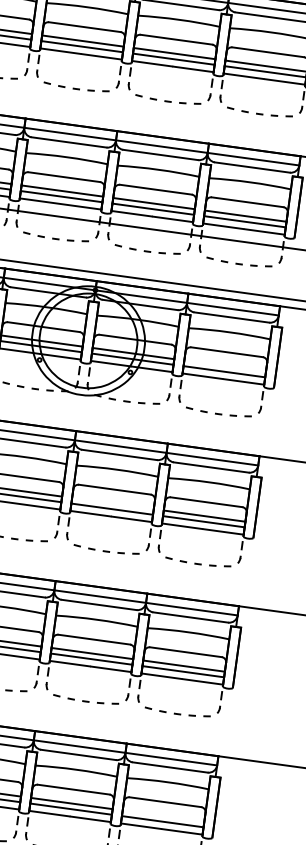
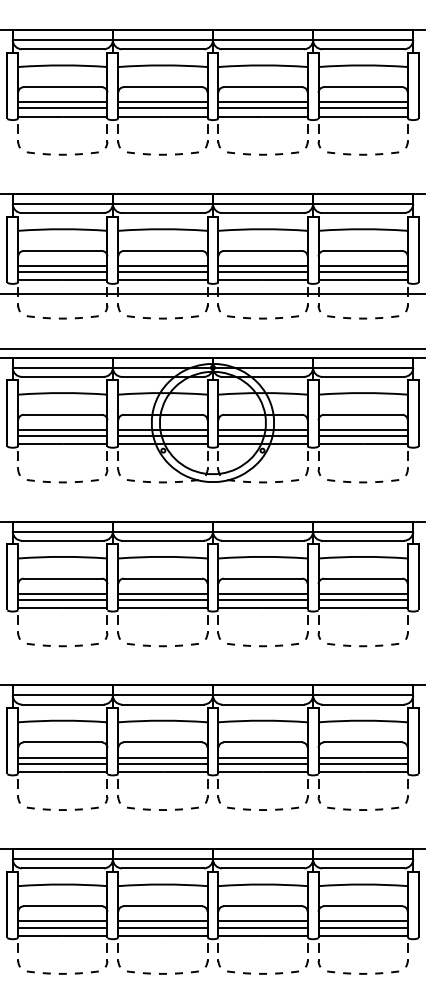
line: (224, 366) -> (362, 430), added
line: (112, 503) -> (262, 593), added
line: (162, 816) -> (362, 921), added

